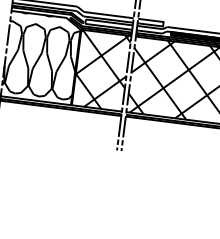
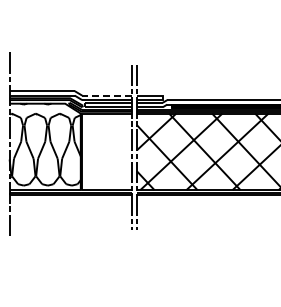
line: (108, 14) -> (106, 95), solid -> dashed
hatch: (101, 70) -> (106, 151), removed

